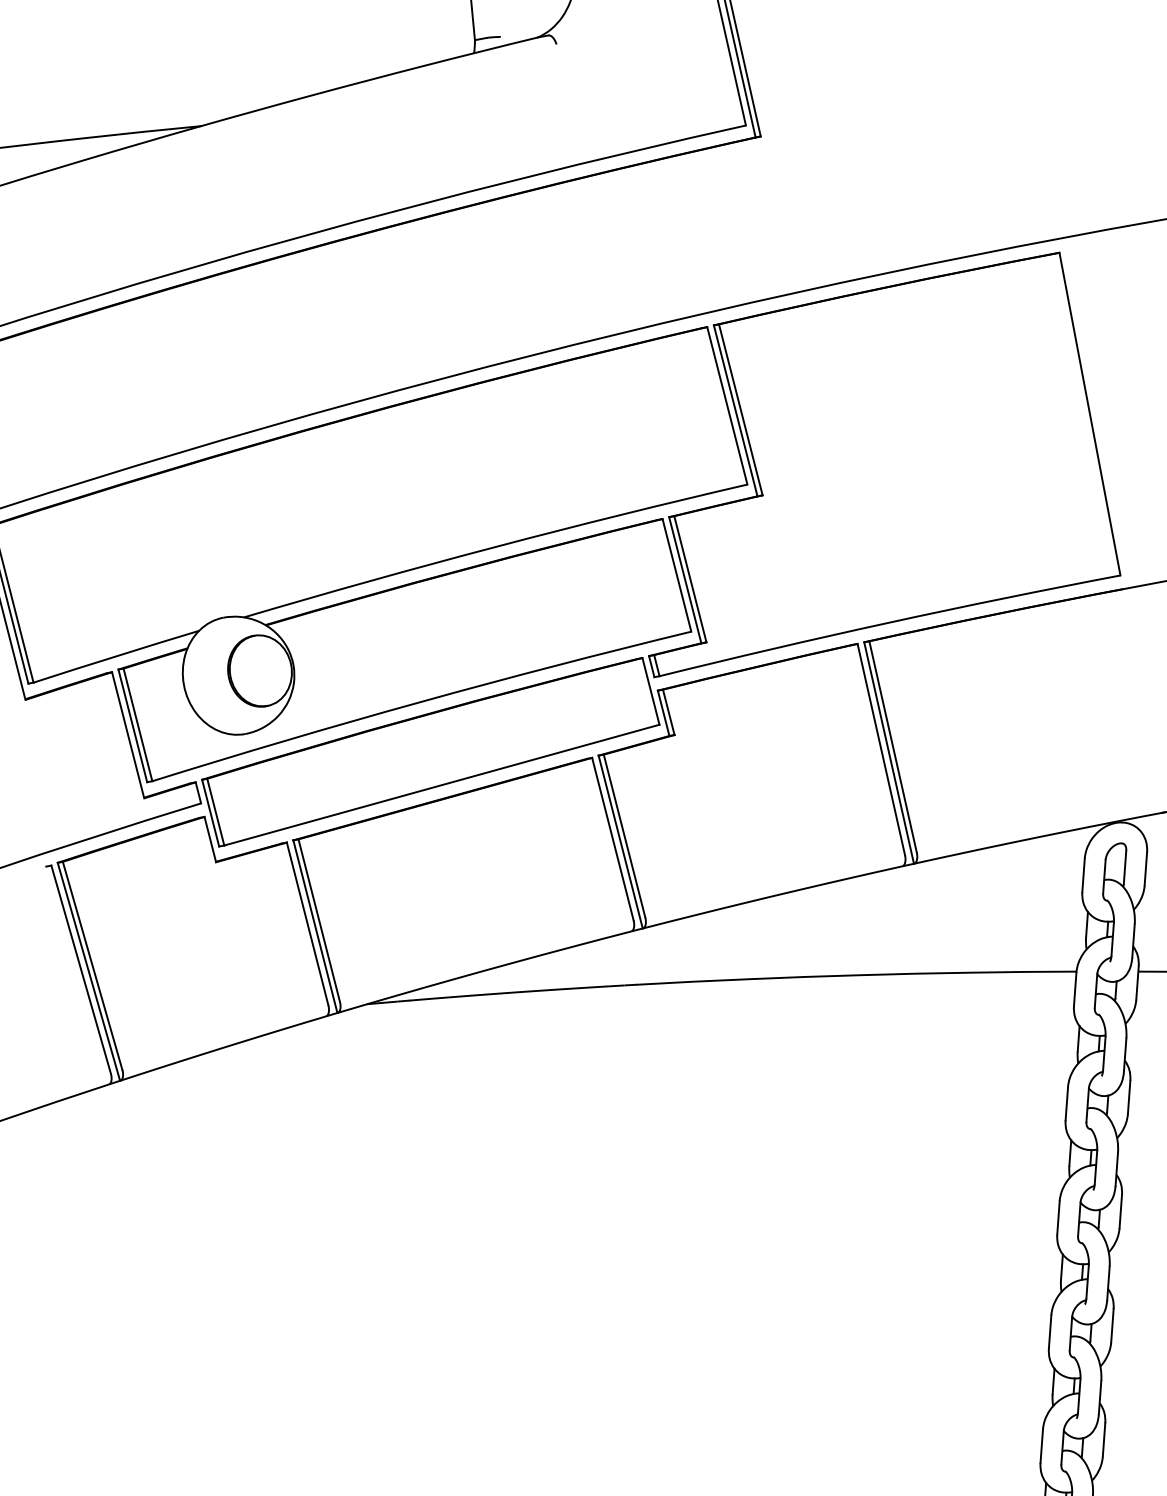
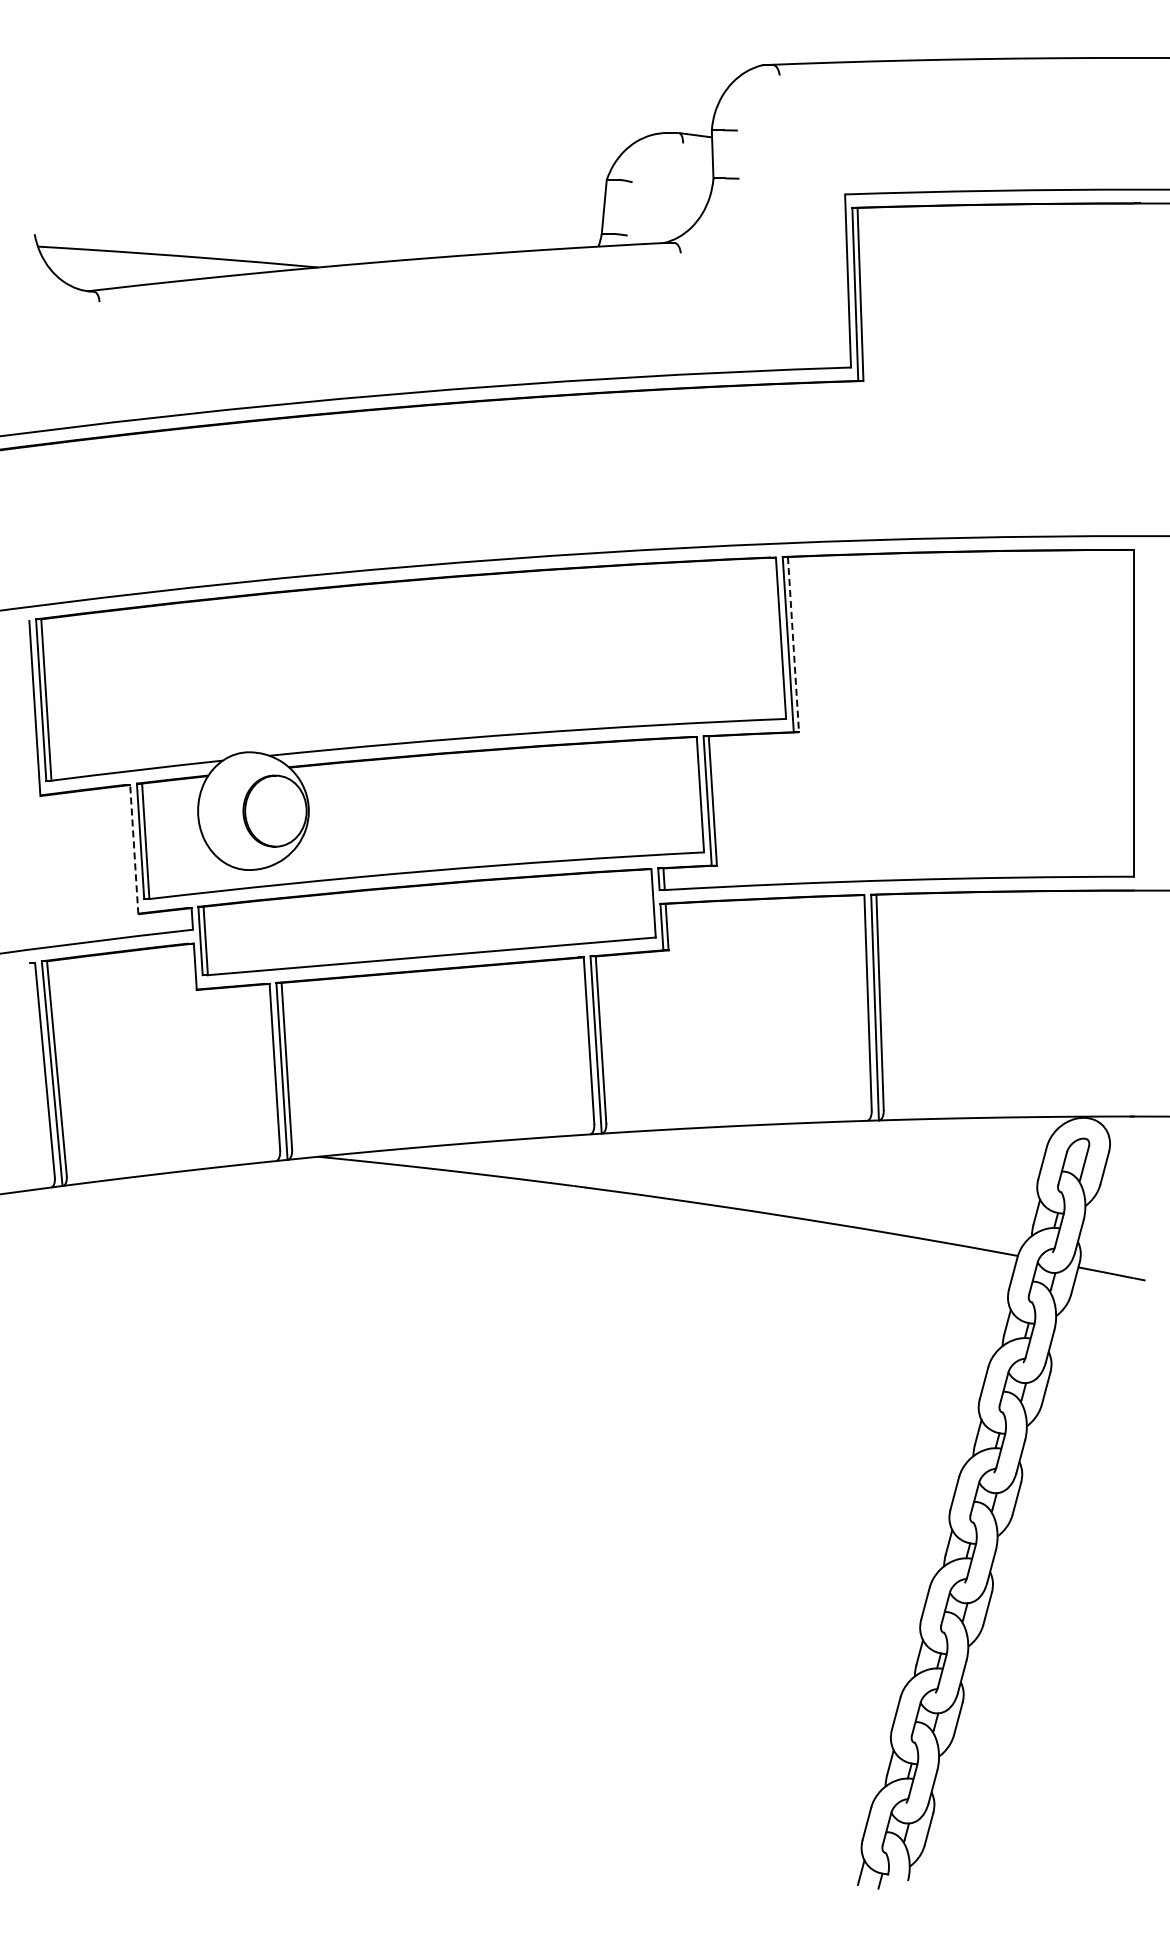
line: (740, 409) -> (793, 644), solid -> dashed
line: (128, 735) -> (134, 849), solid -> dashed

